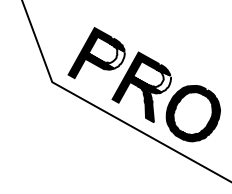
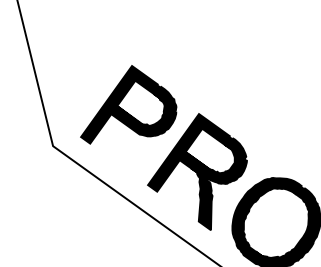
fill: (106, 55) -> (146, 112), added
fill: (152, 80) -> (216, 161), added

